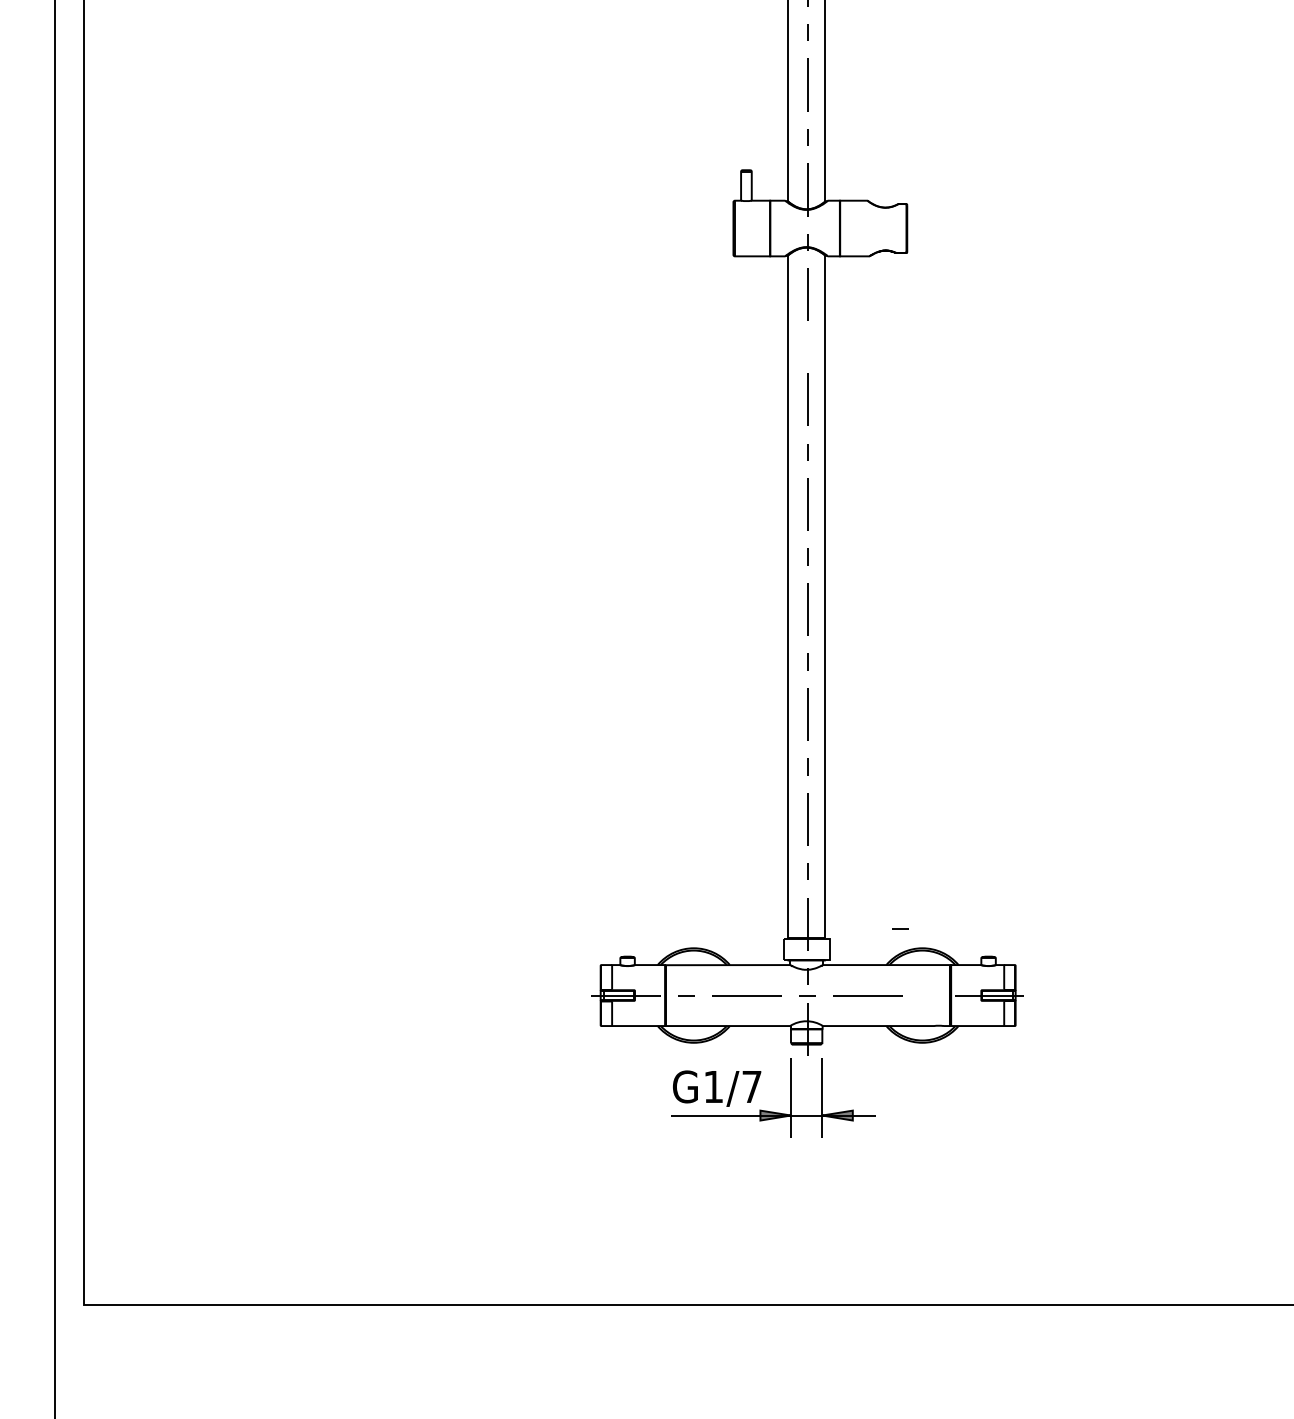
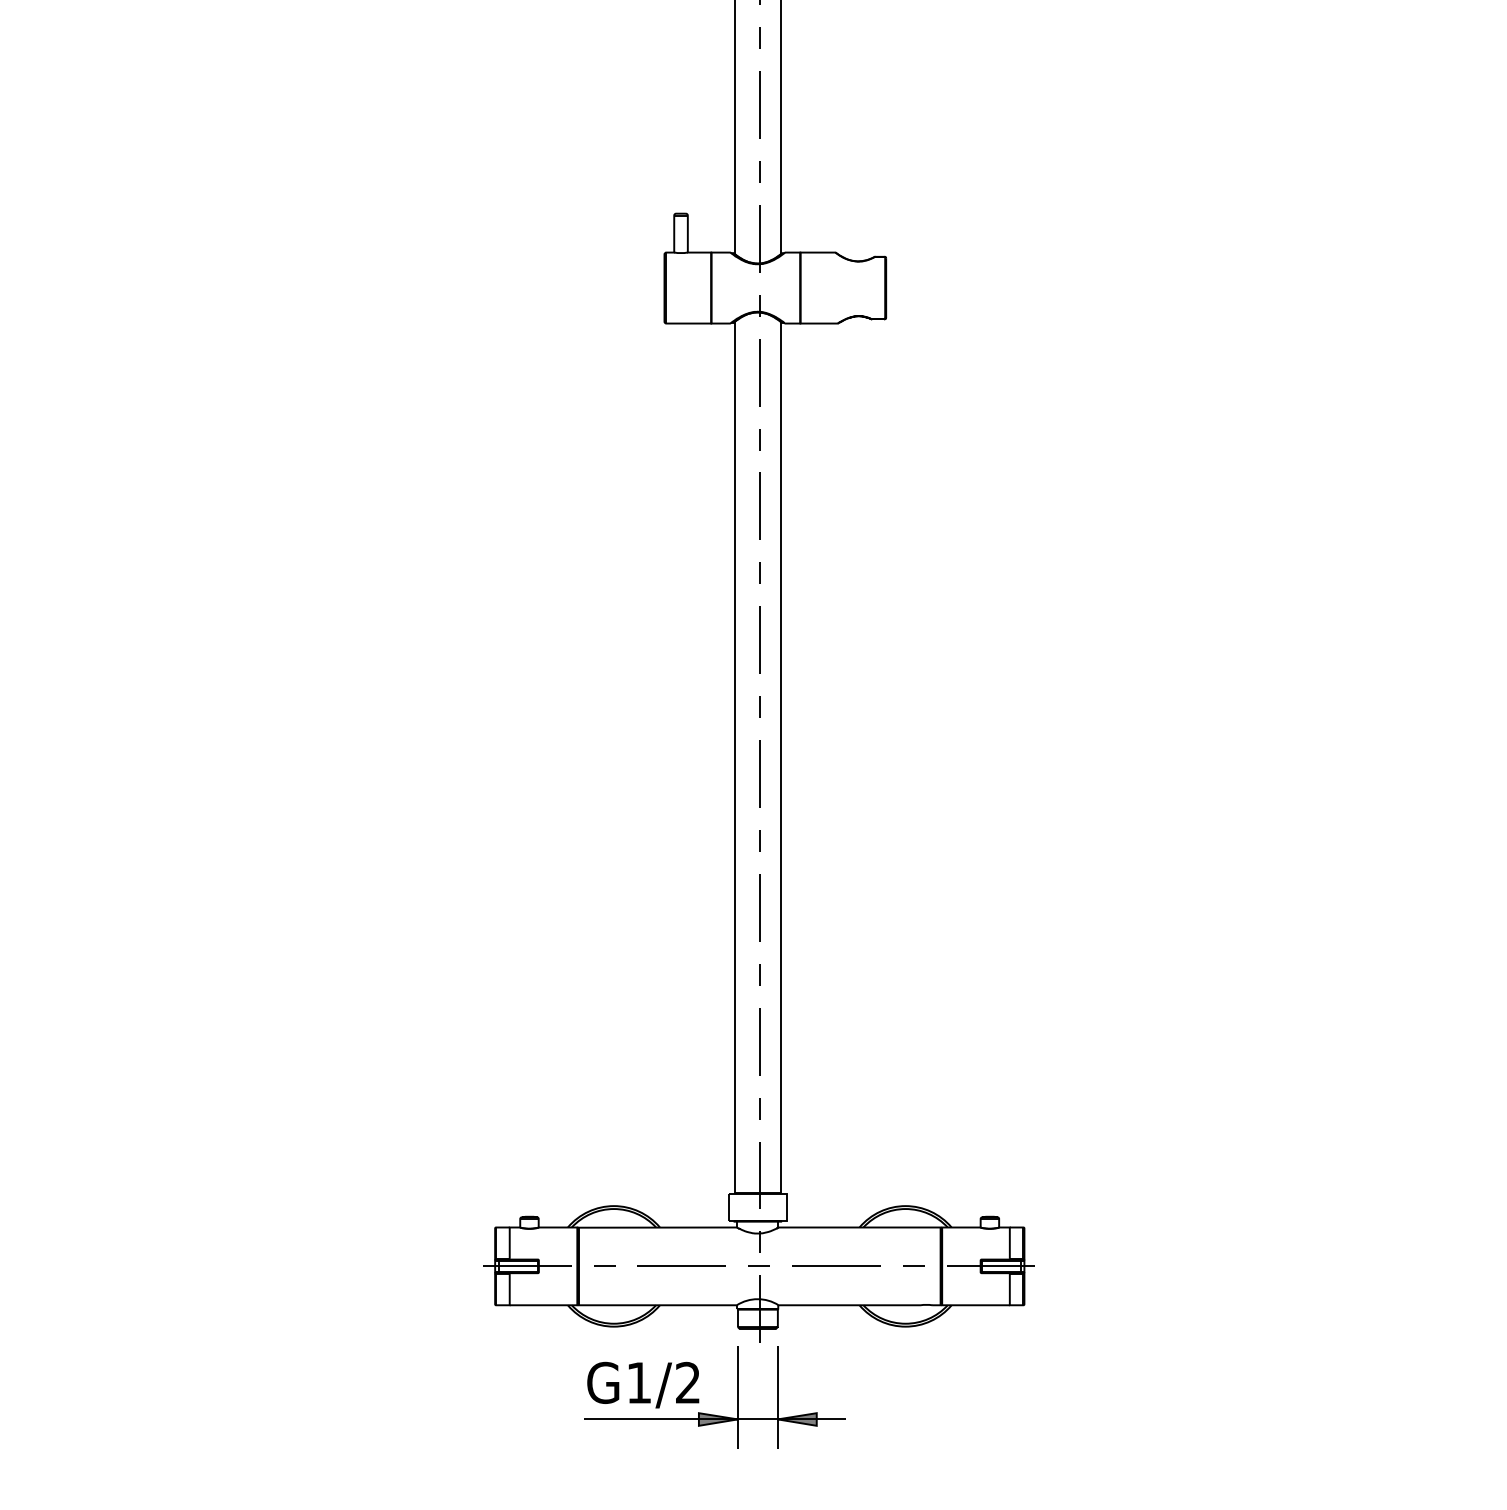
line: (807, 347) -> (758, 439), added
line: (900, 928) -> (913, 1266), moved
text: (751, 1086) -> (687, 1382), G1/7 -> G1/2

